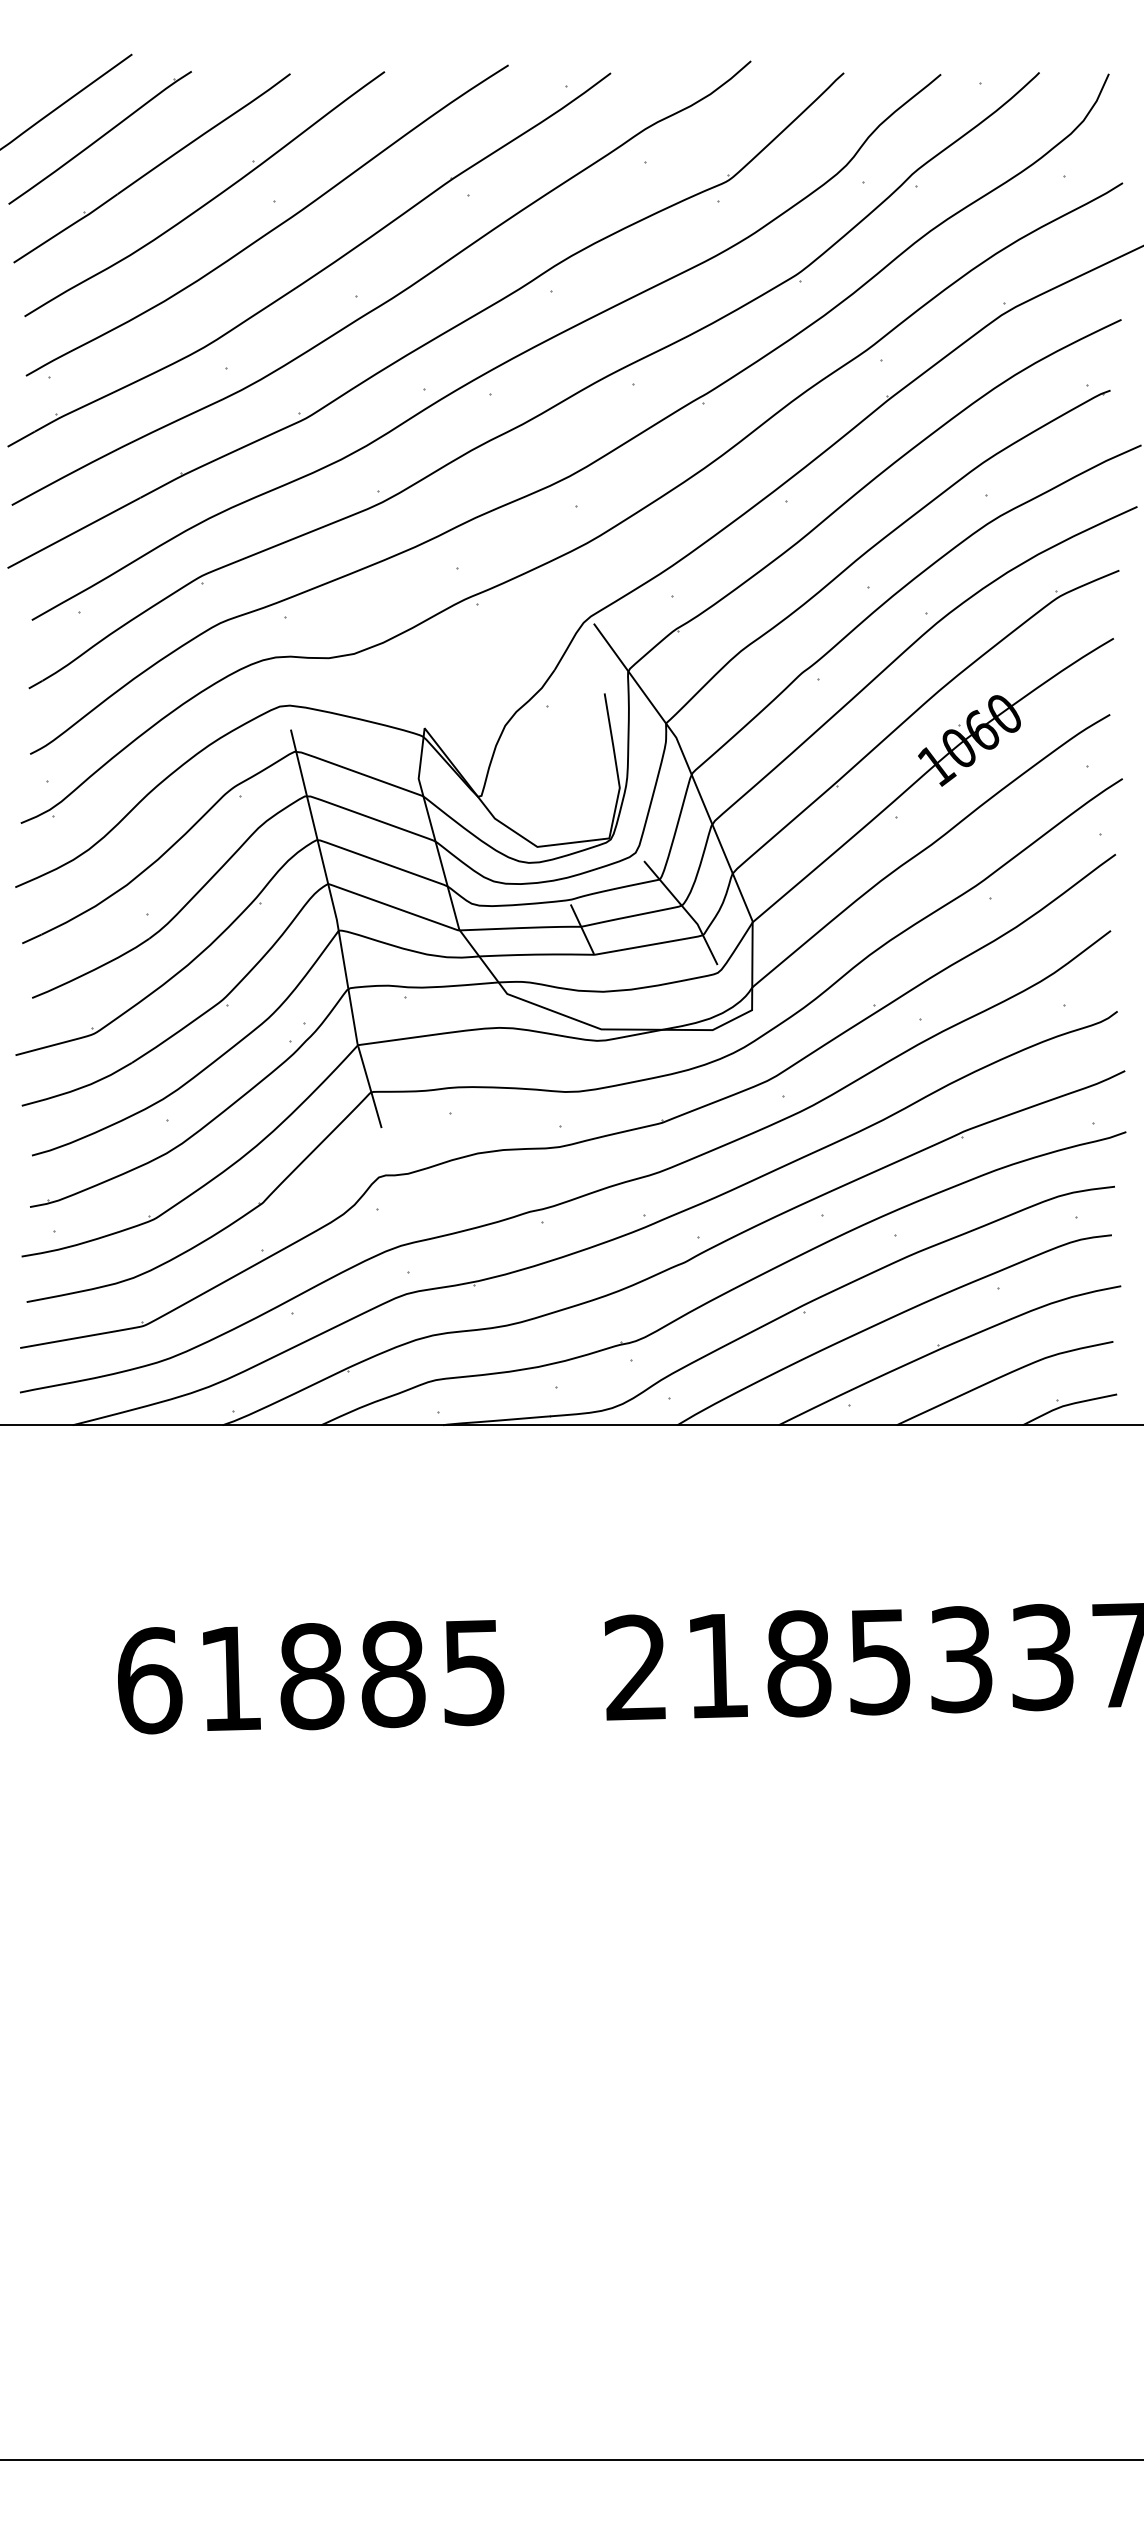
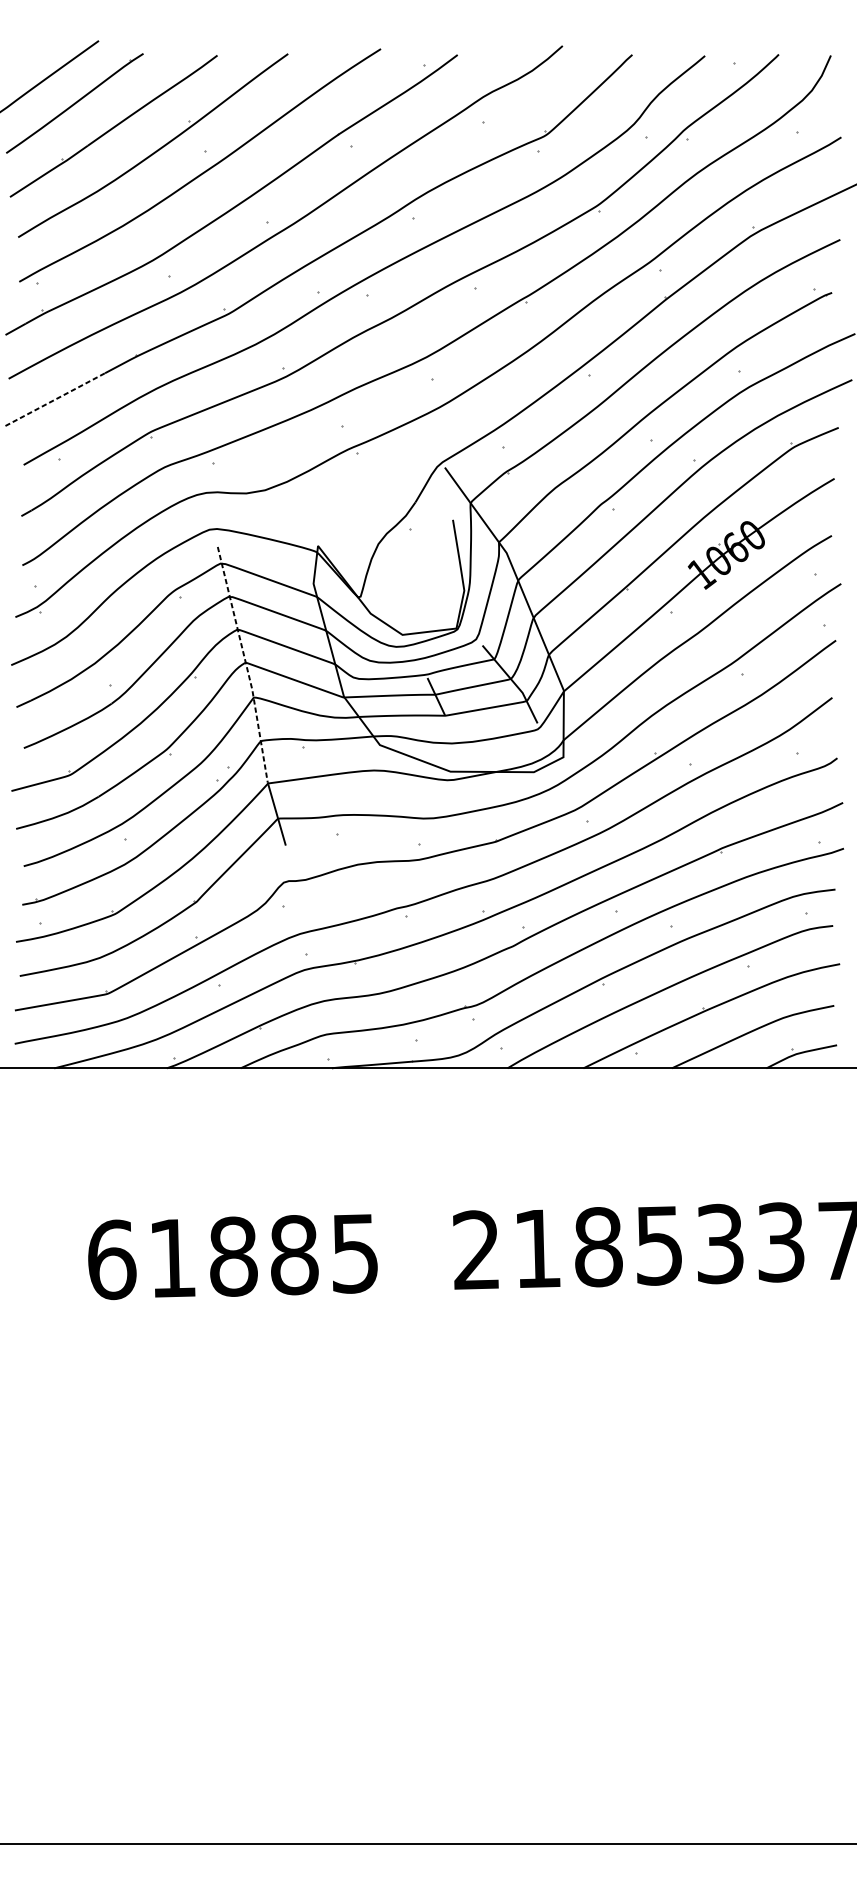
line: (74, 532) -> (55, 399), solid -> dashed
line: (329, 888) -> (246, 666), solid -> dashed

